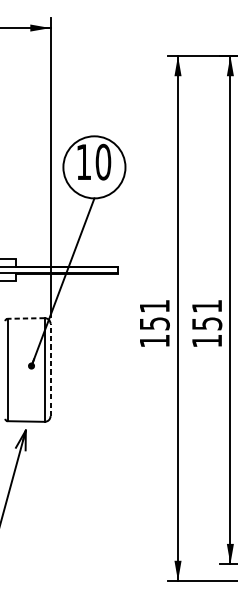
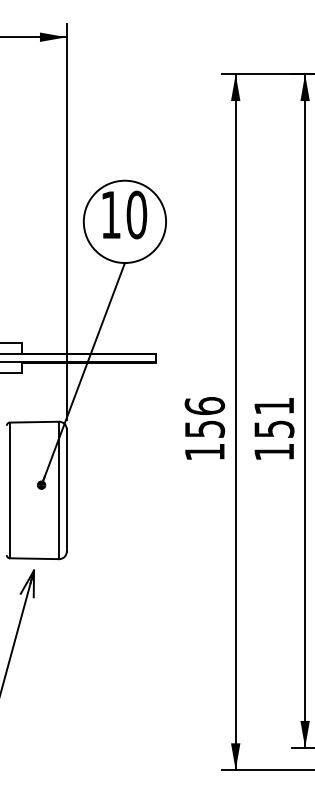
text: (154, 306) -> (204, 406), 151 -> 156
line: (26, 318) -> (34, 422), dashed -> solid
line: (50, 369) -> (66, 489), dashed -> solid

